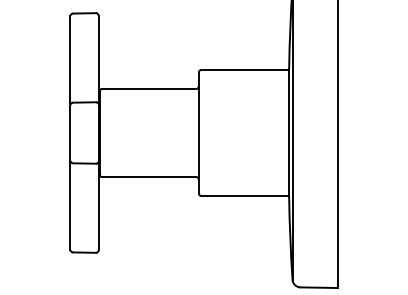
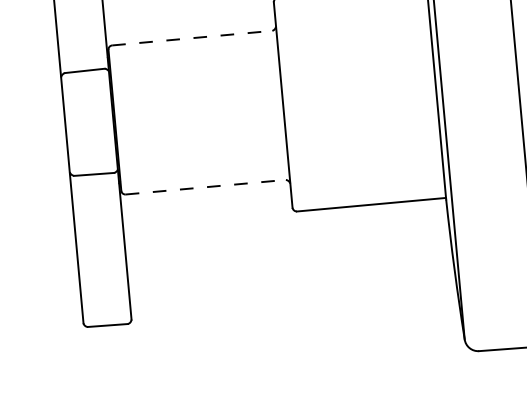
line: (149, 89) -> (192, 38), solid -> dashed
line: (149, 176) -> (206, 186), solid -> dashed

